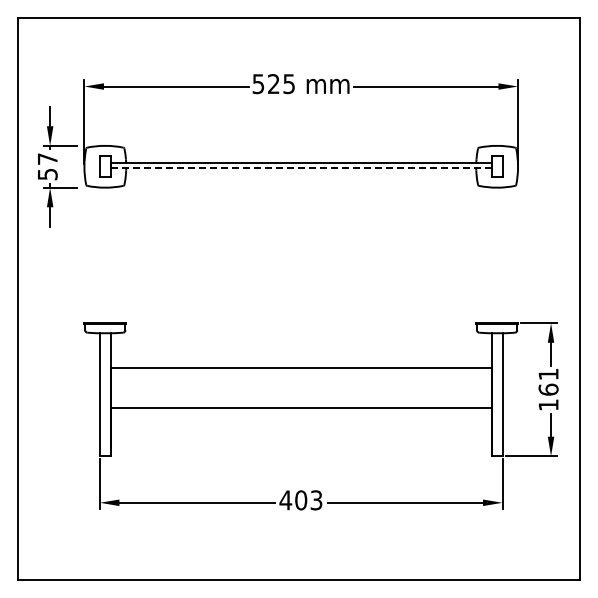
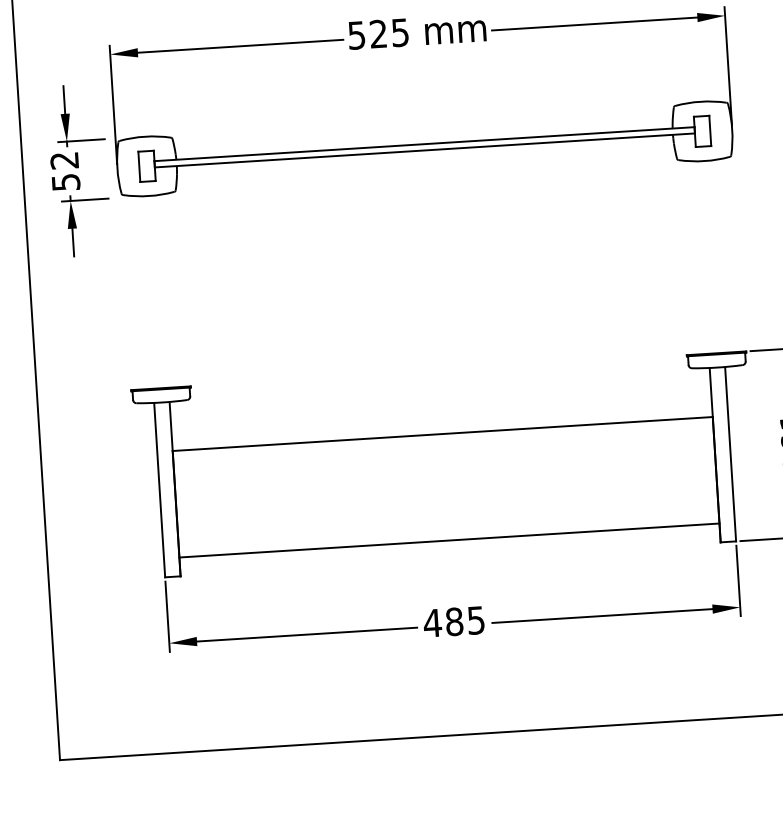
text: (47, 158) -> (64, 159), 57 -> 52
line: (301, 167) -> (425, 149), dashed -> solid
line: (300, 407) -> (448, 539), moved
text: (308, 500) -> (464, 621), 403 -> 485

